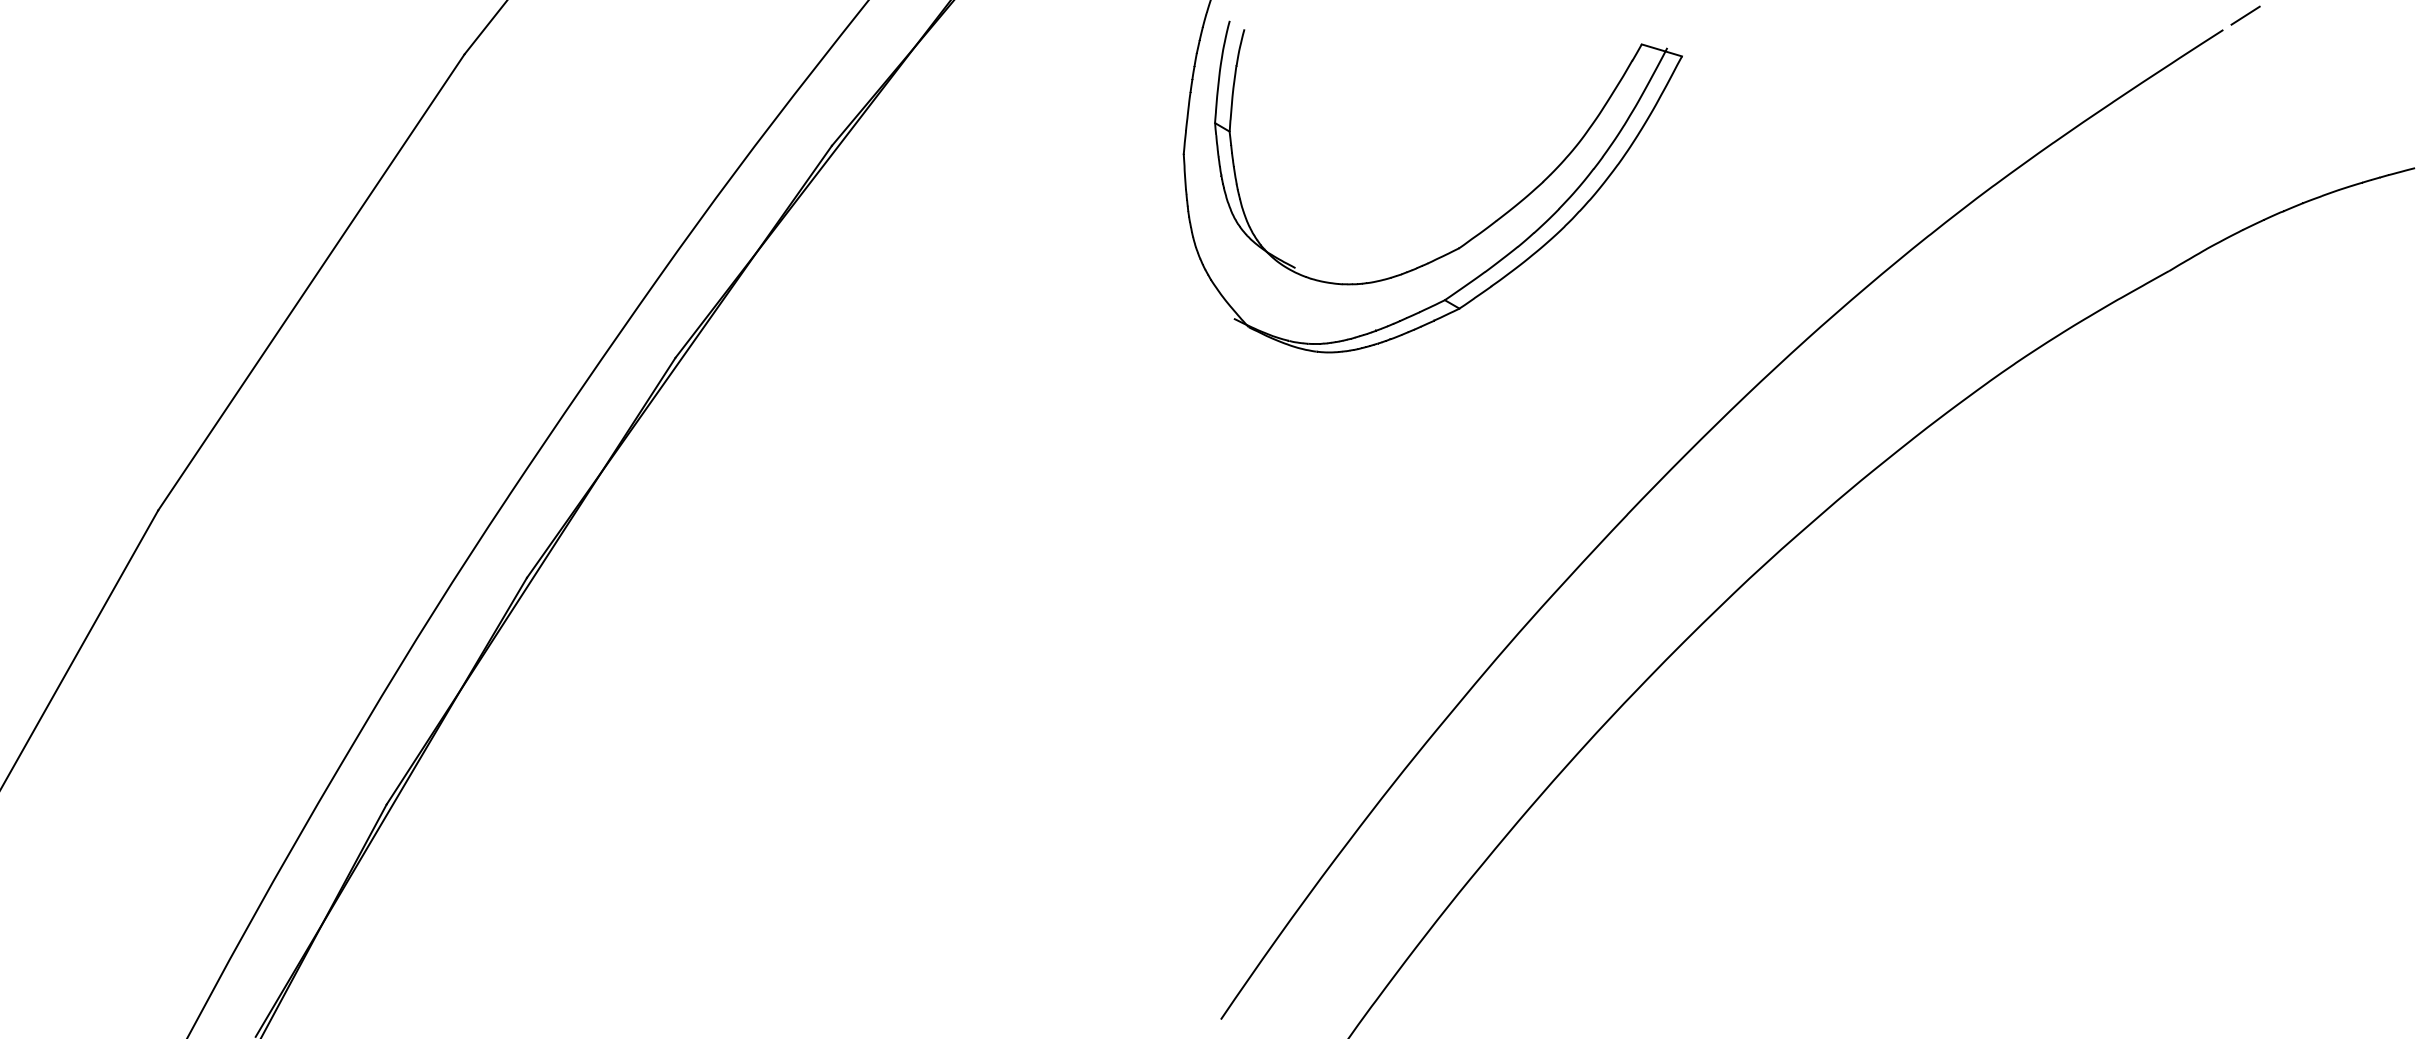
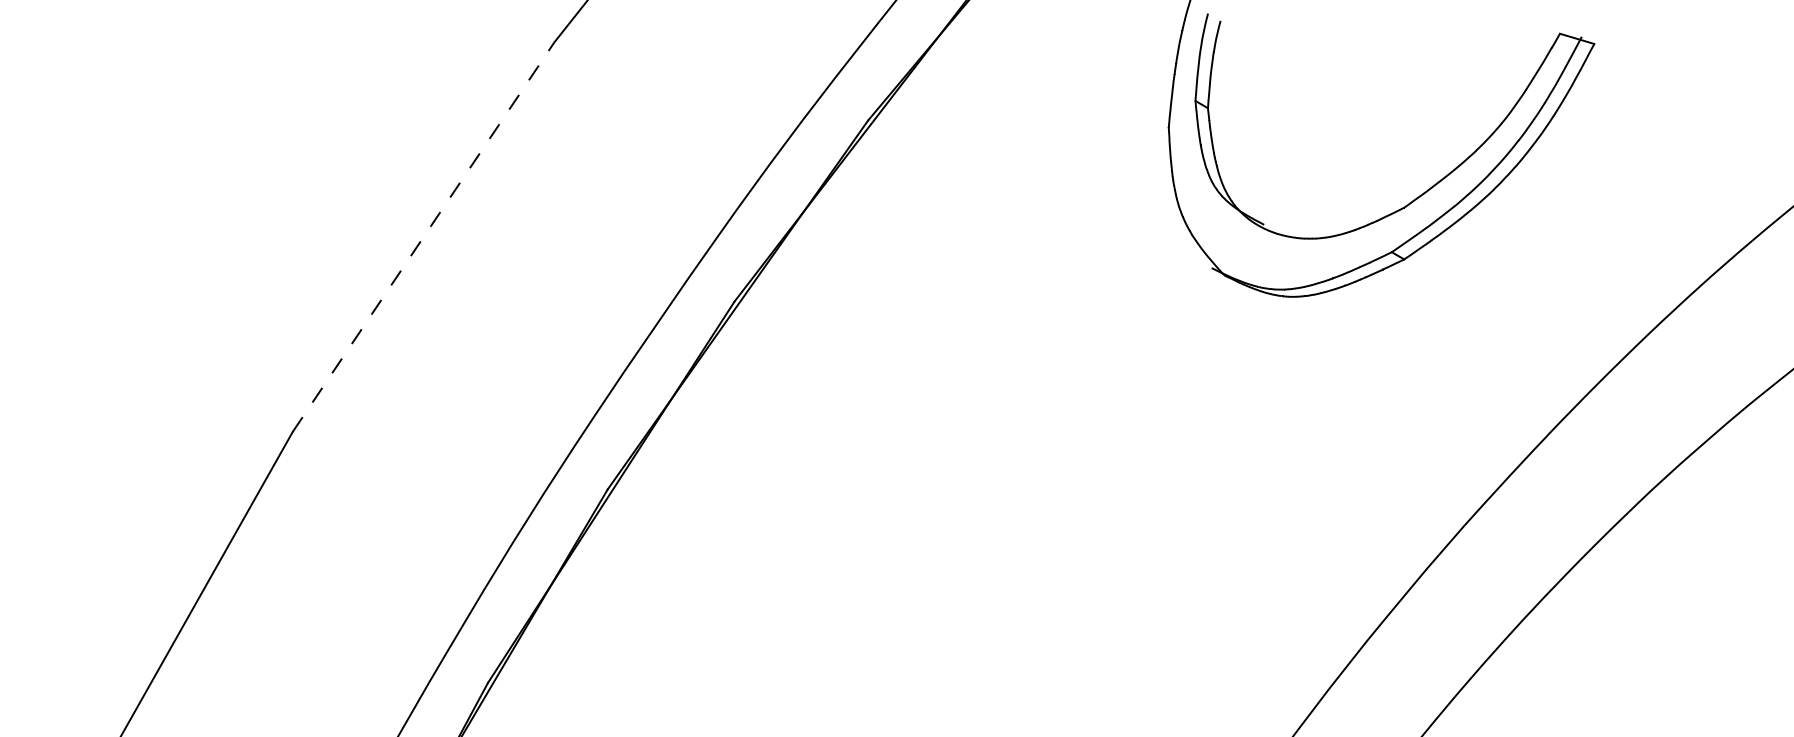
line: (311, 282) -> (423, 237), solid -> dashed

